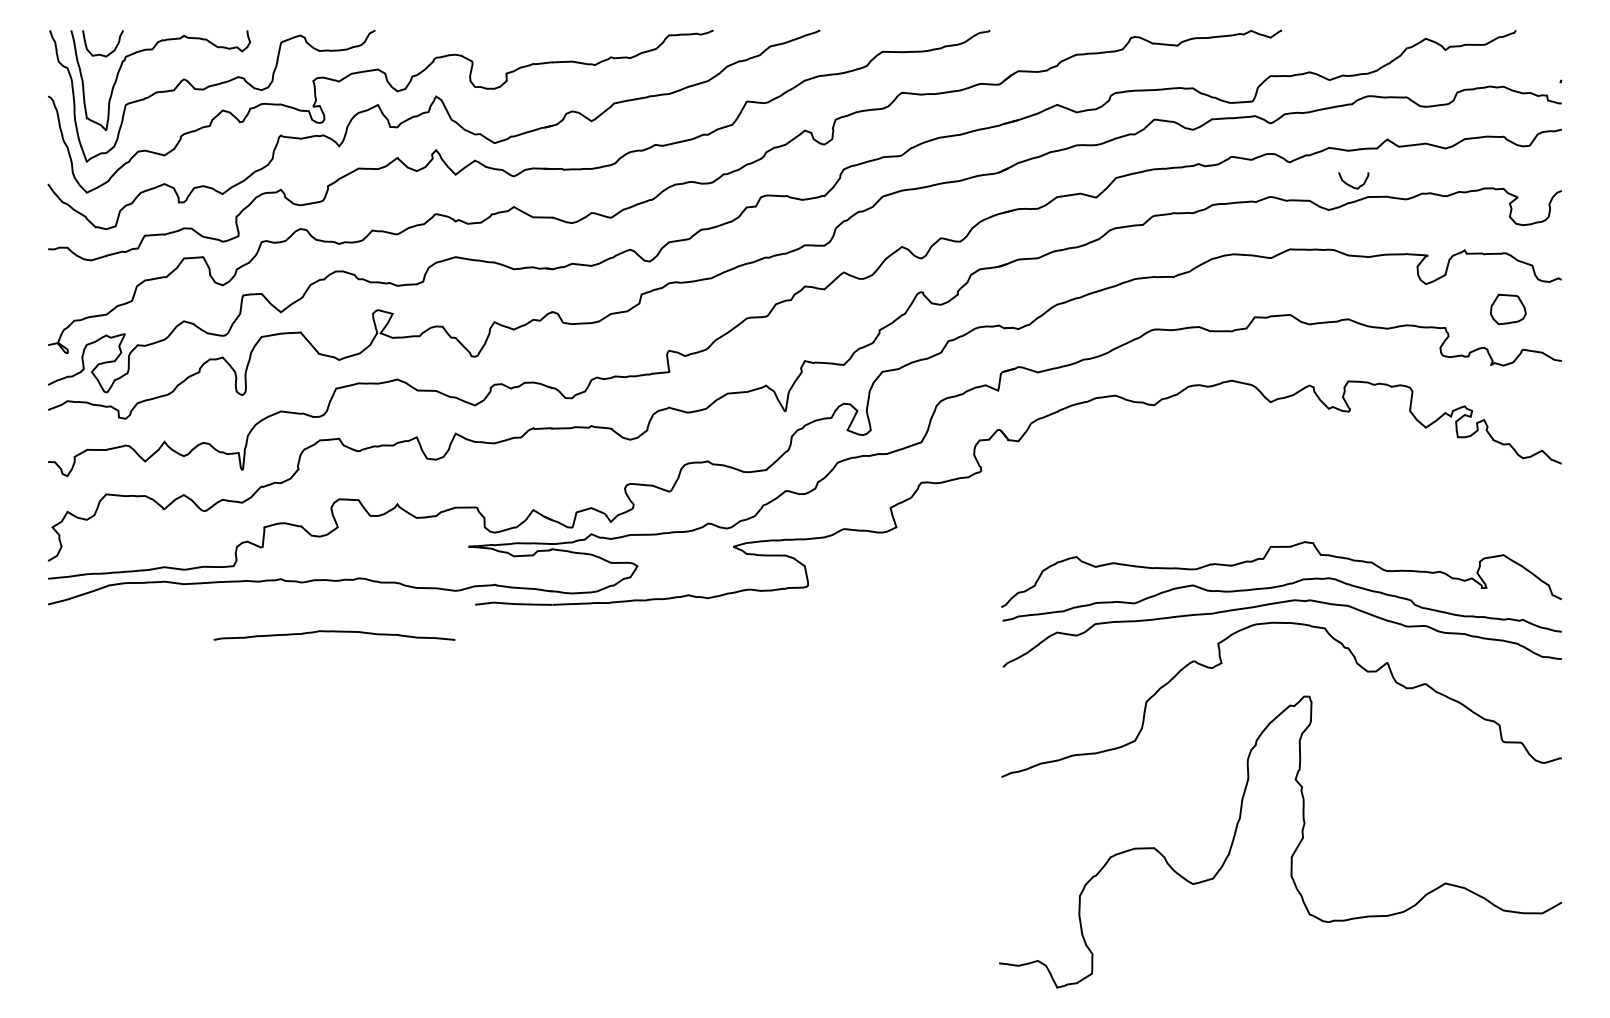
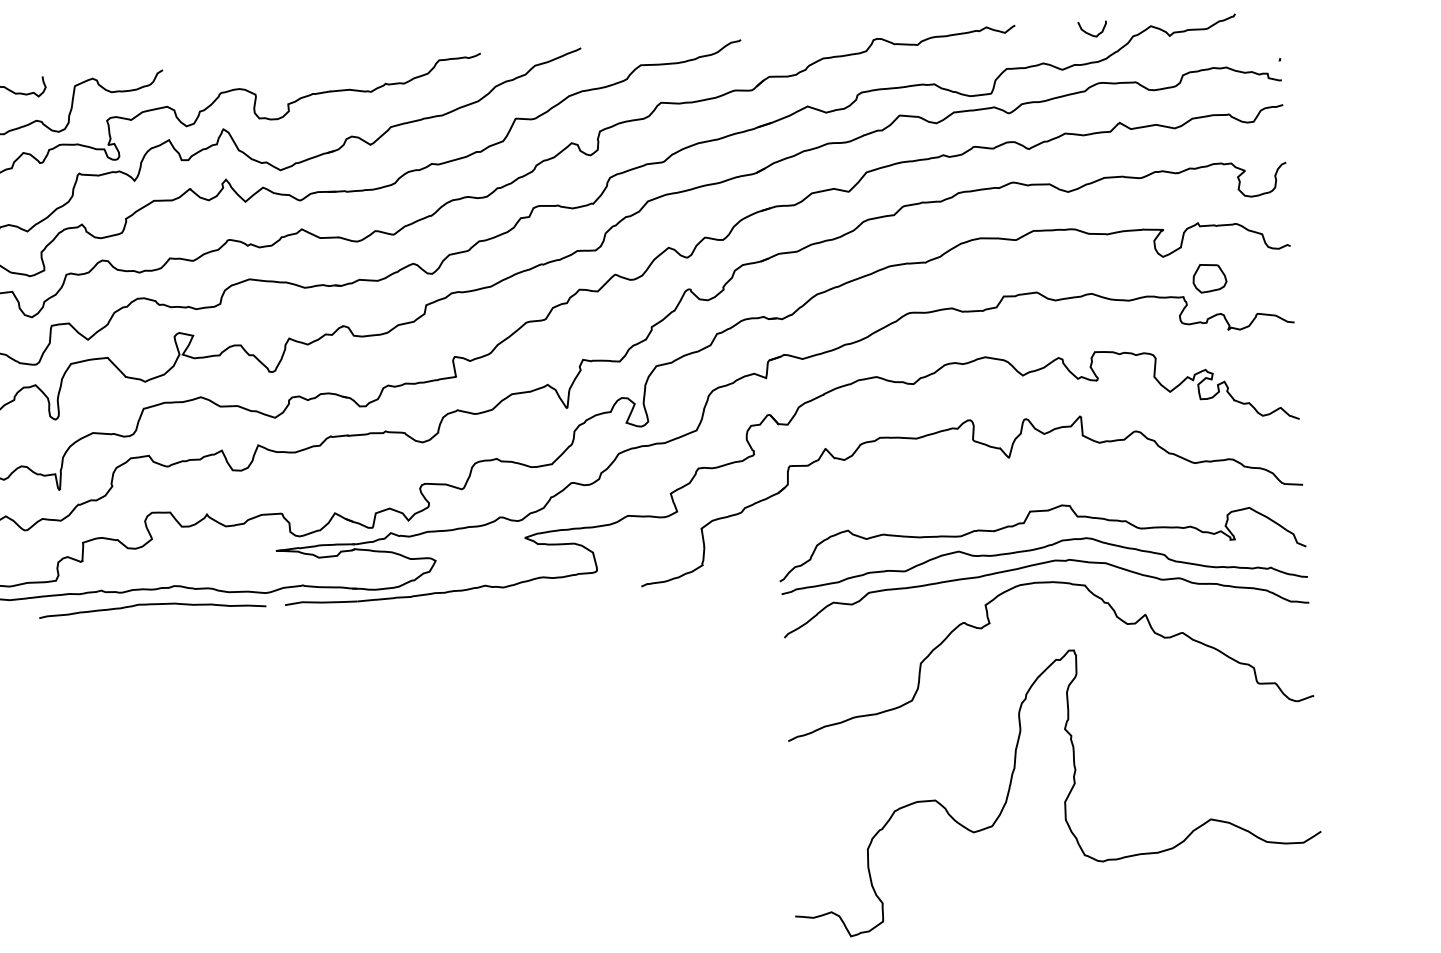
curve: (1351, 185) -> (1090, 33), moved
part: (1508, 309) -> (1209, 278), moved
part: (1230, 476) -> (988, 447), added
curve: (334, 632) -> (152, 605), moved

